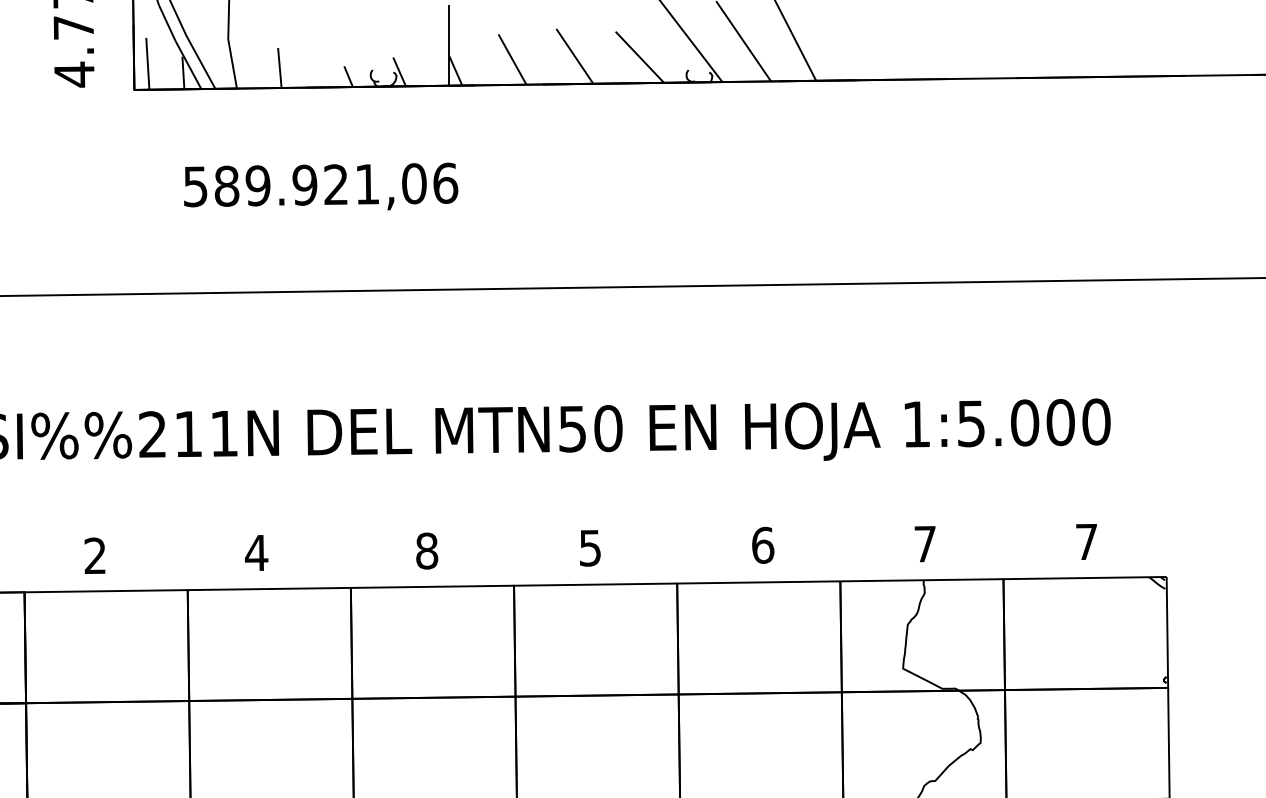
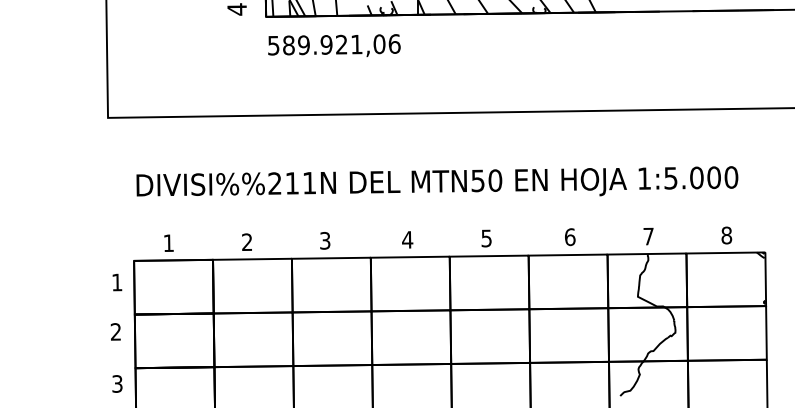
text: (321, 186) -> (334, 45), moved
text: (1086, 541) -> (726, 235), 7 -> 8
text: (426, 550) -> (407, 239), 8 -> 4
text: (255, 552) -> (324, 240), 4 -> 3

